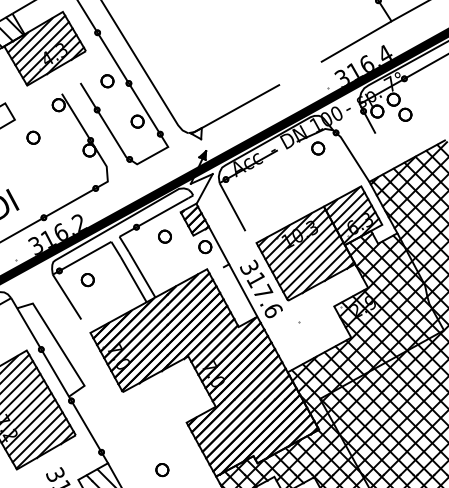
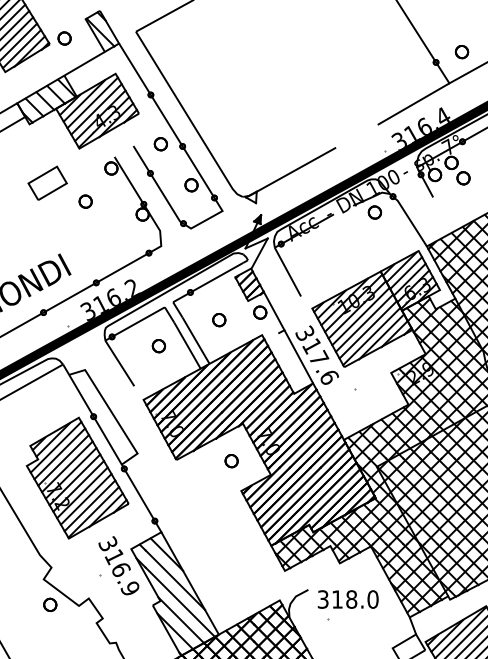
part: (165, 237) -> (219, 320), moved
part: (87, 280) -> (158, 346), moved
part: (162, 470) -> (231, 461), moved

